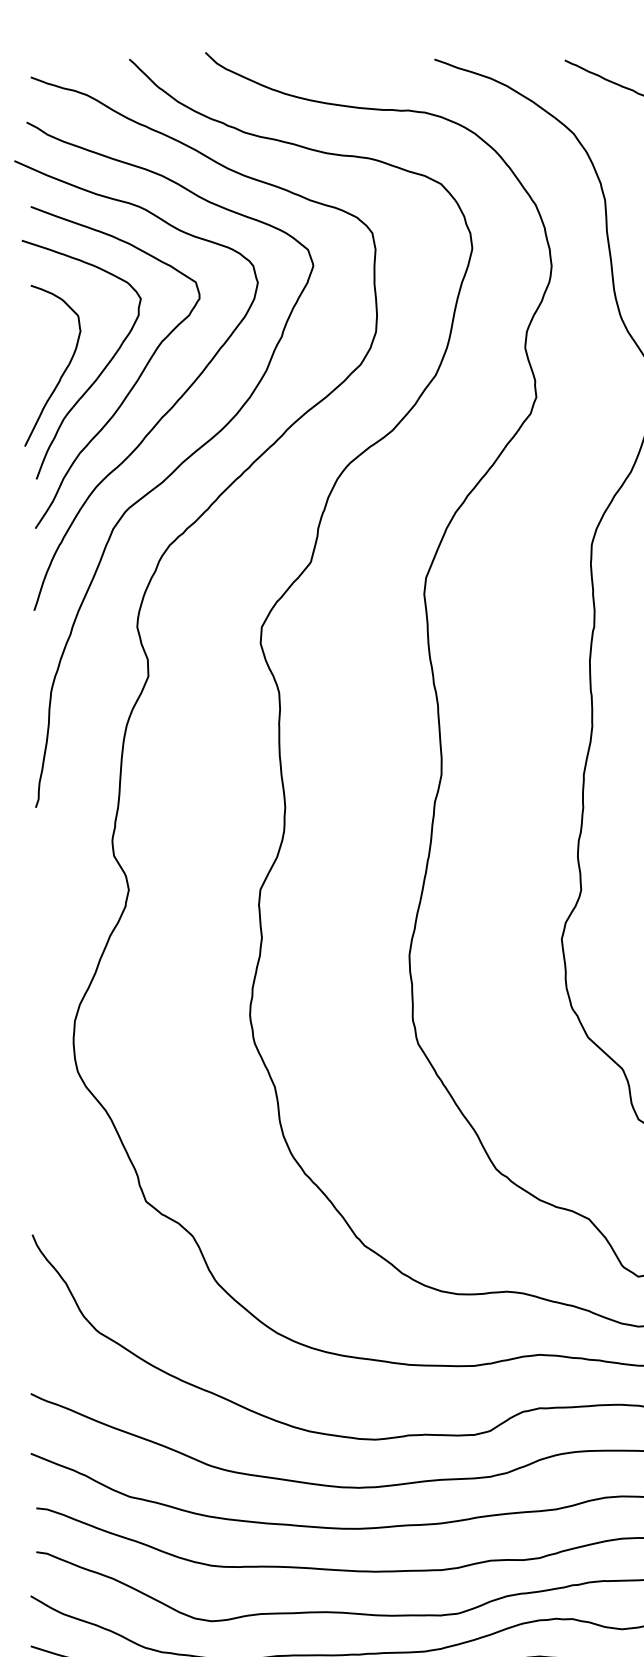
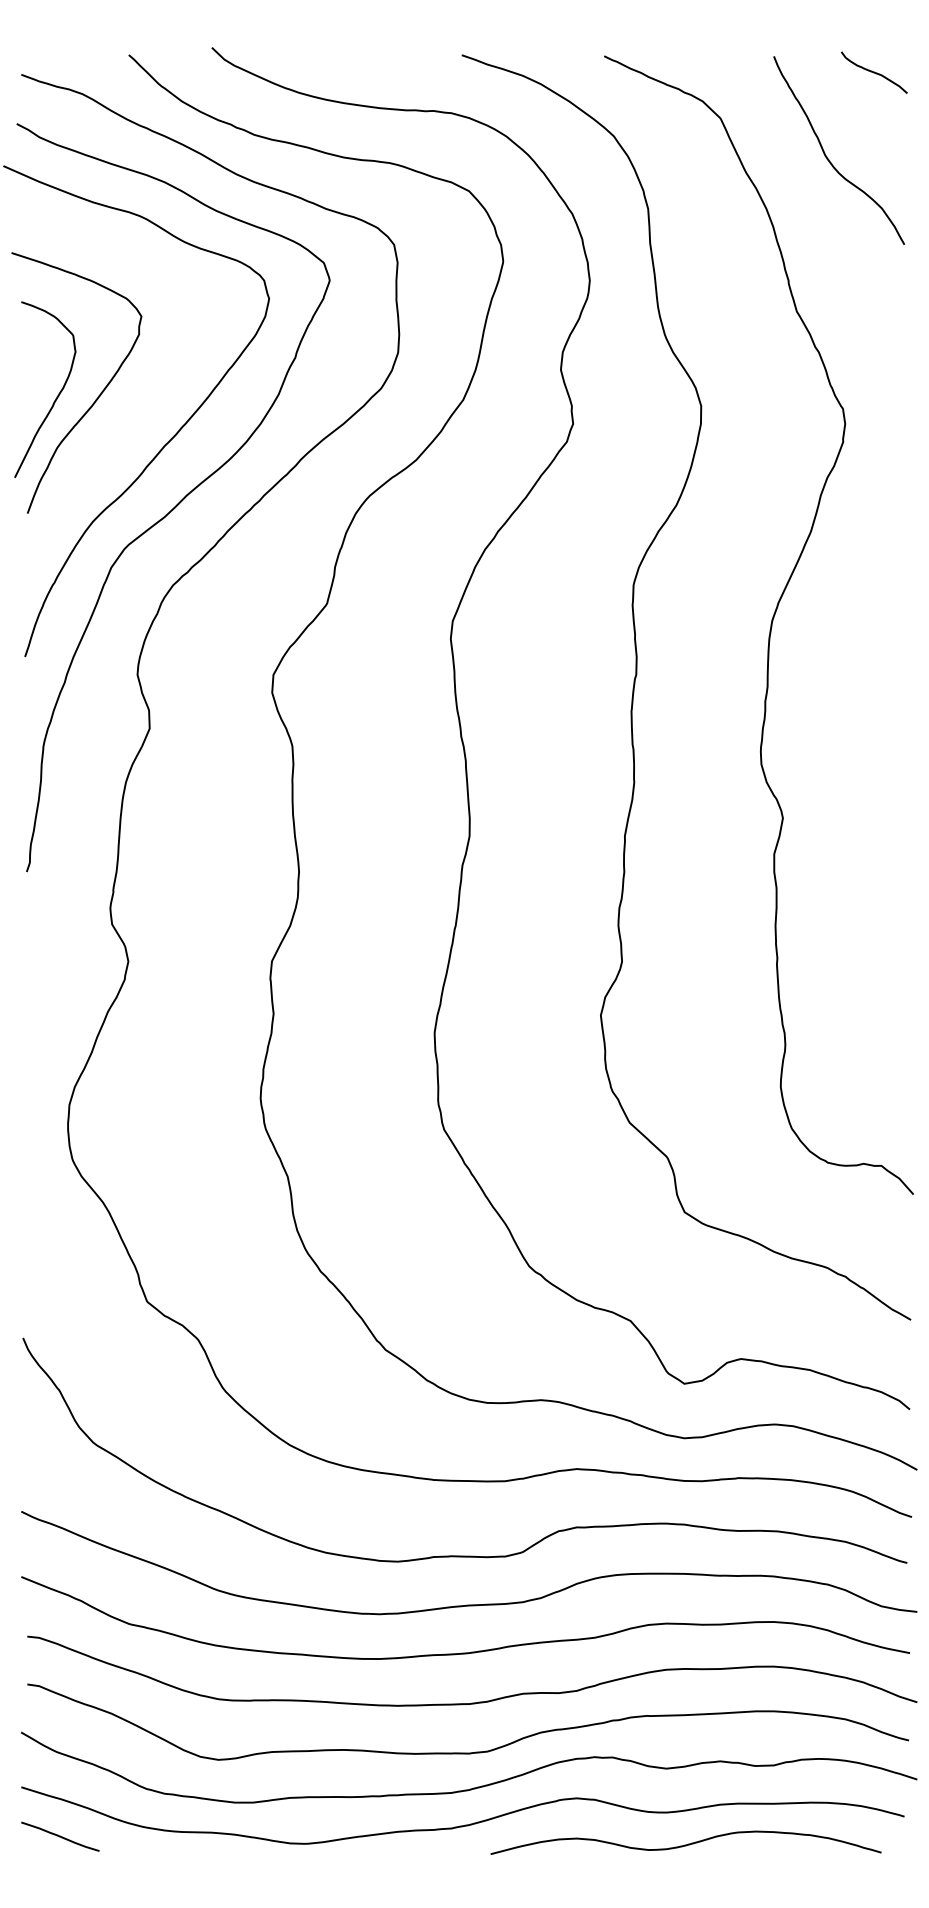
curve: (136, 380) -> (136, 405), removed

